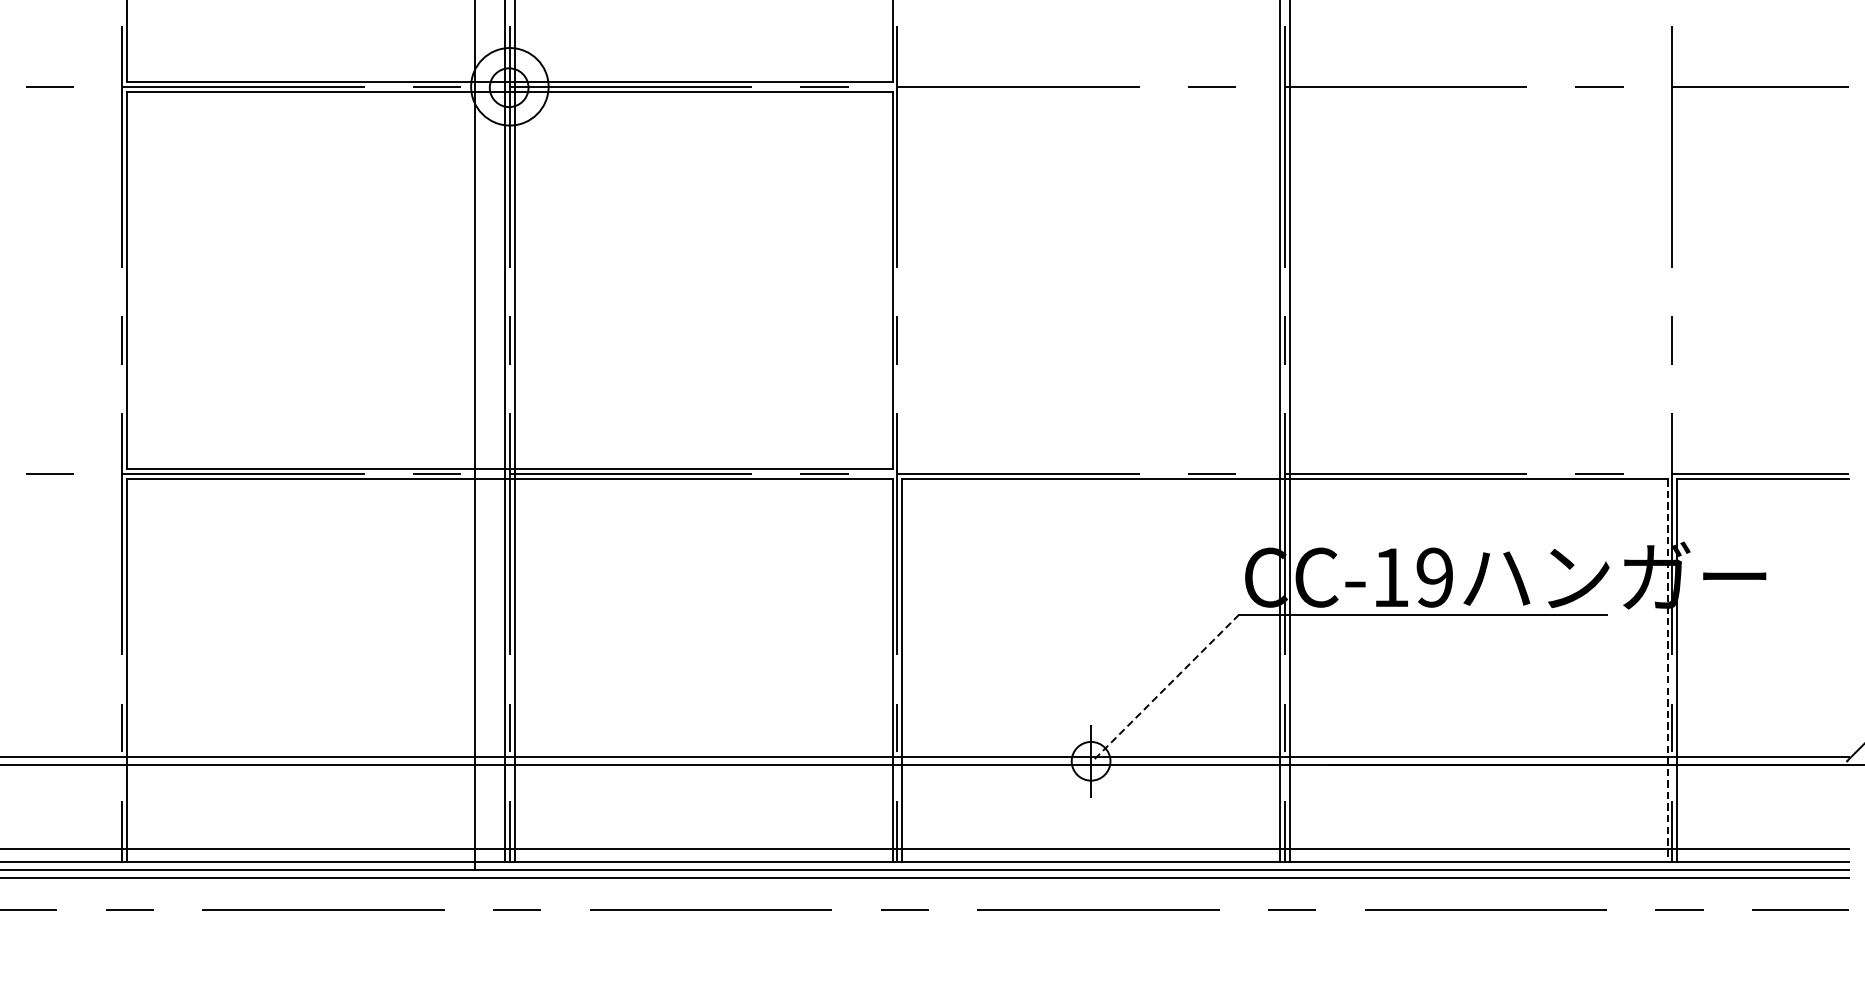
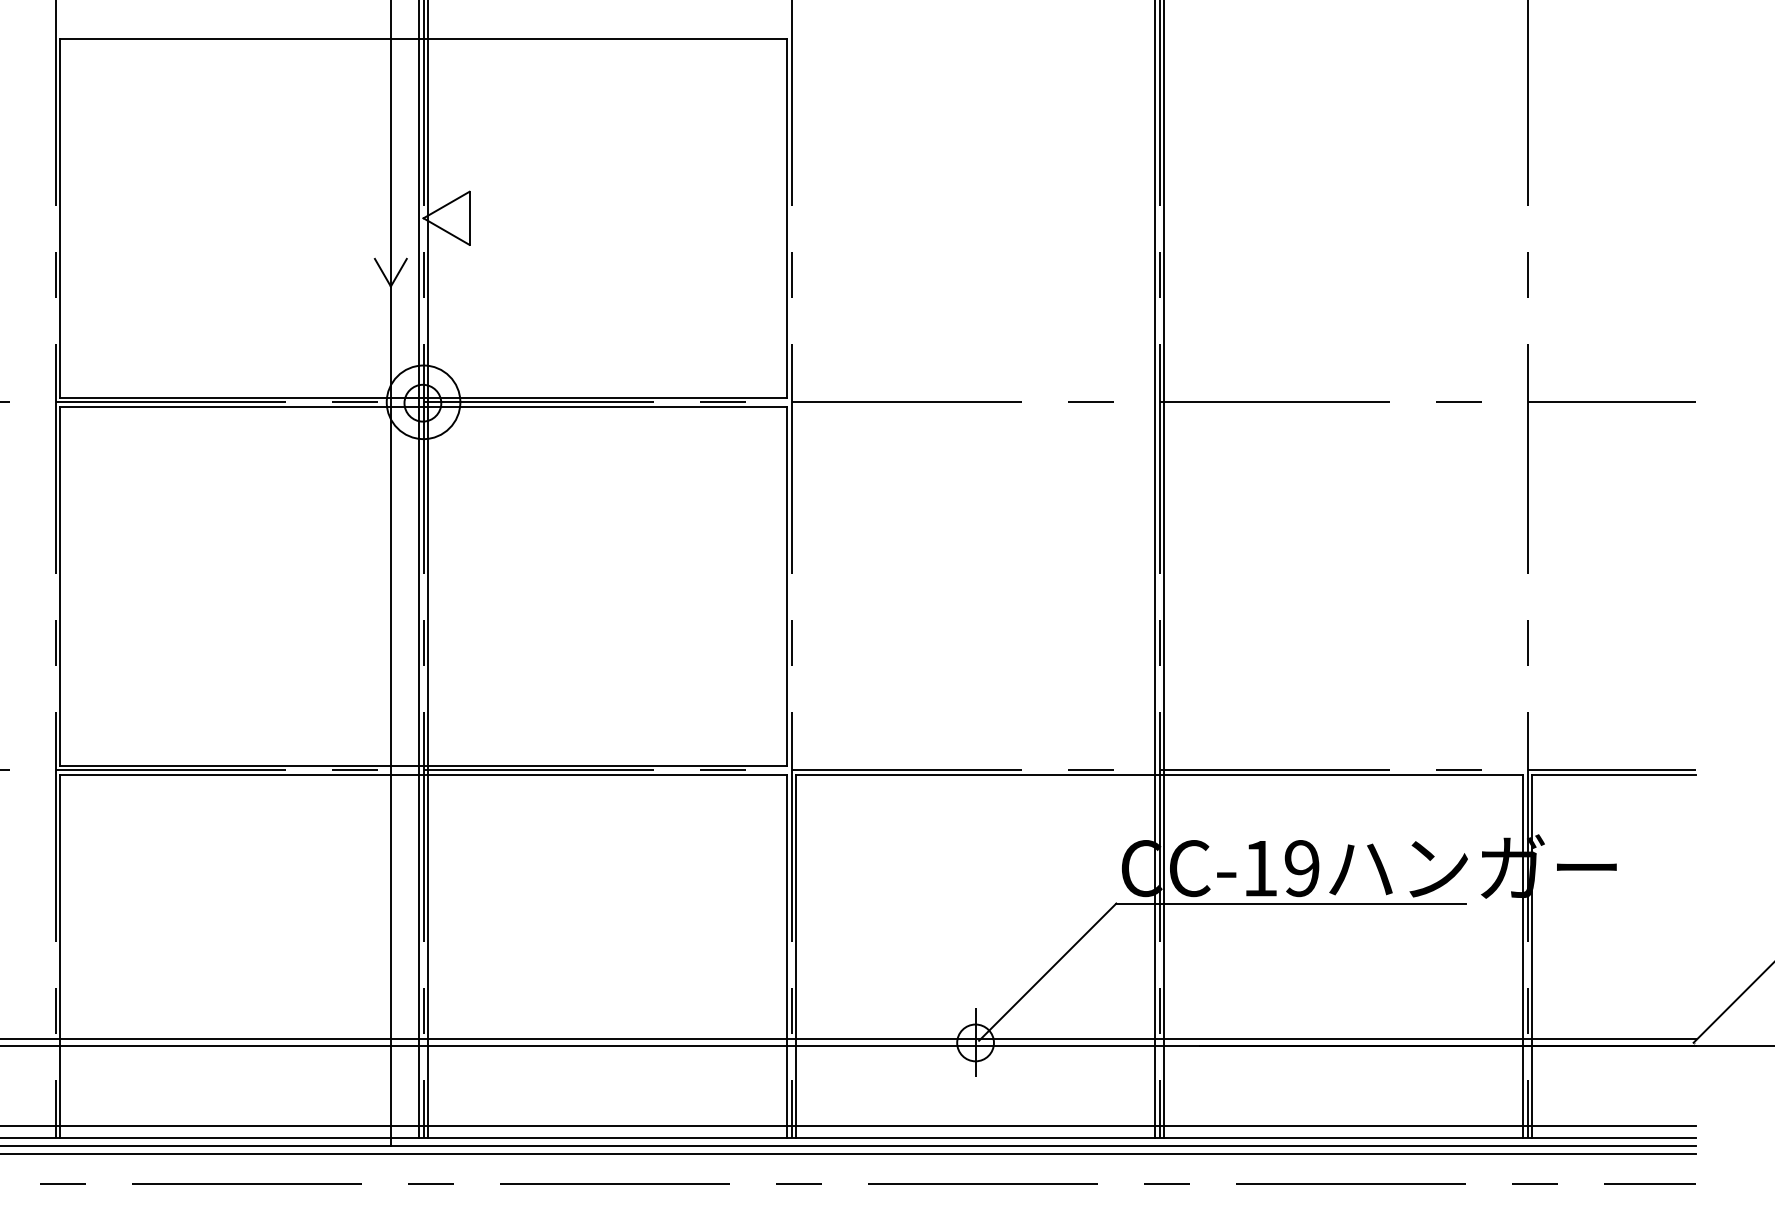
line: (1667, 670) -> (1523, 956), dashed -> solid
line: (1167, 686) -> (1048, 971), dashed -> solid

